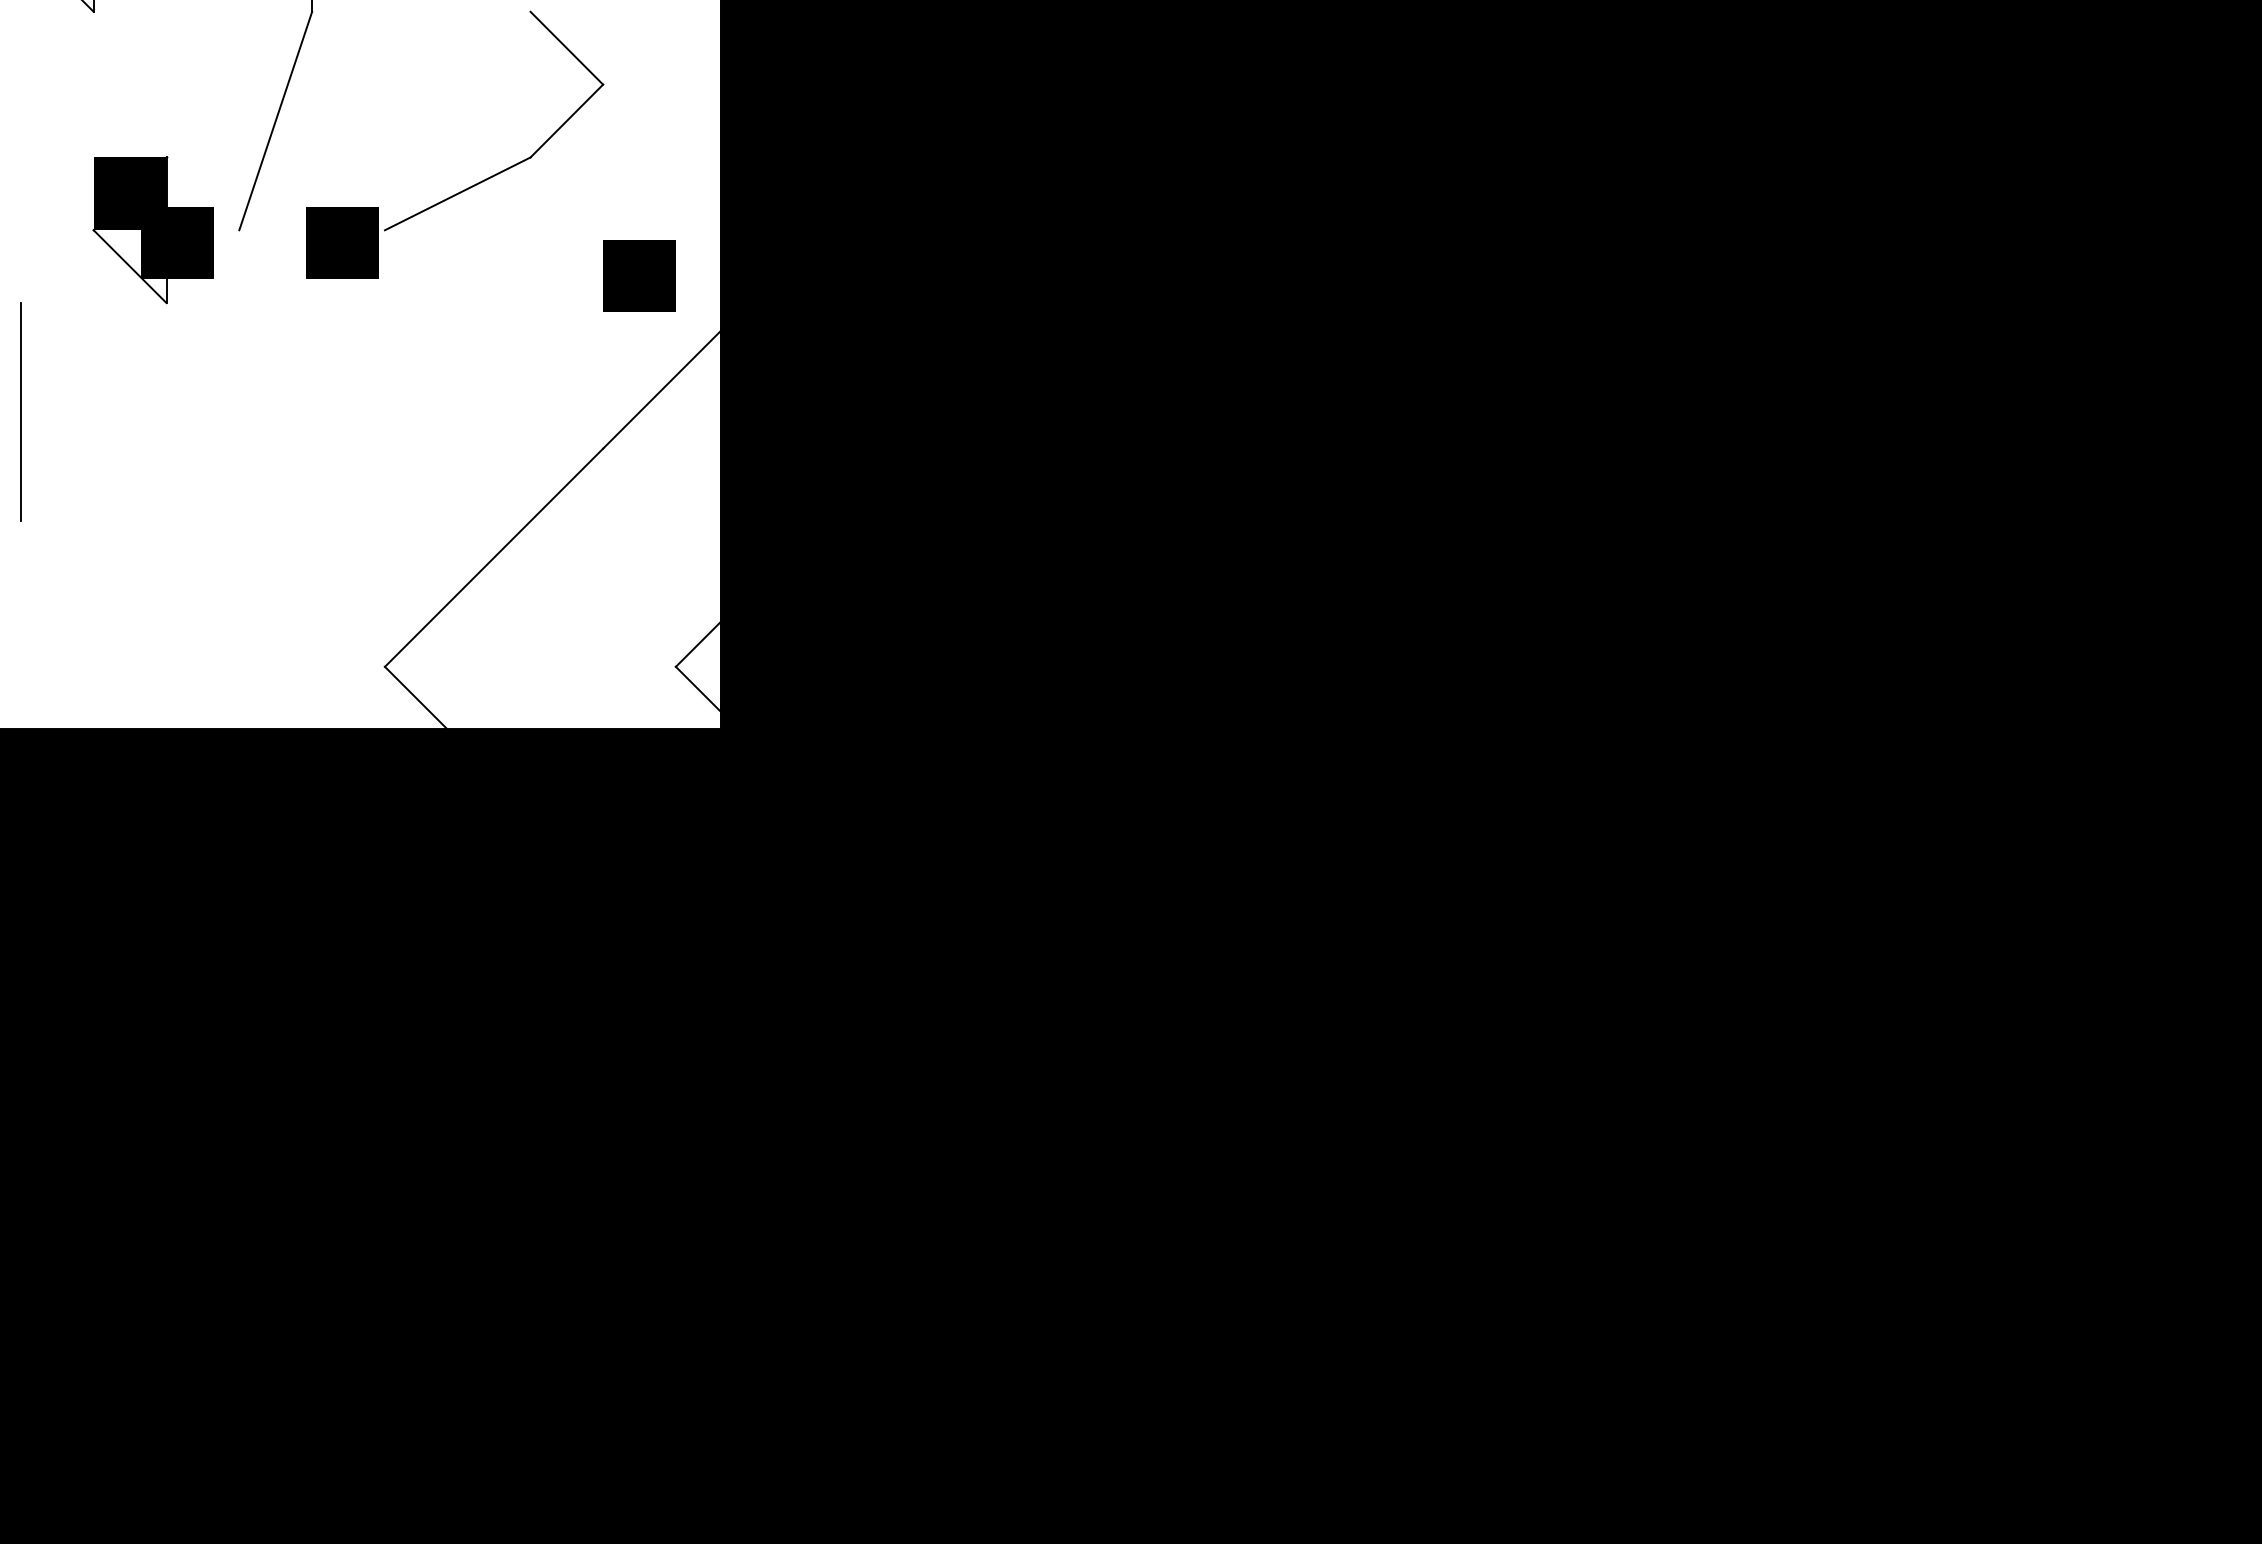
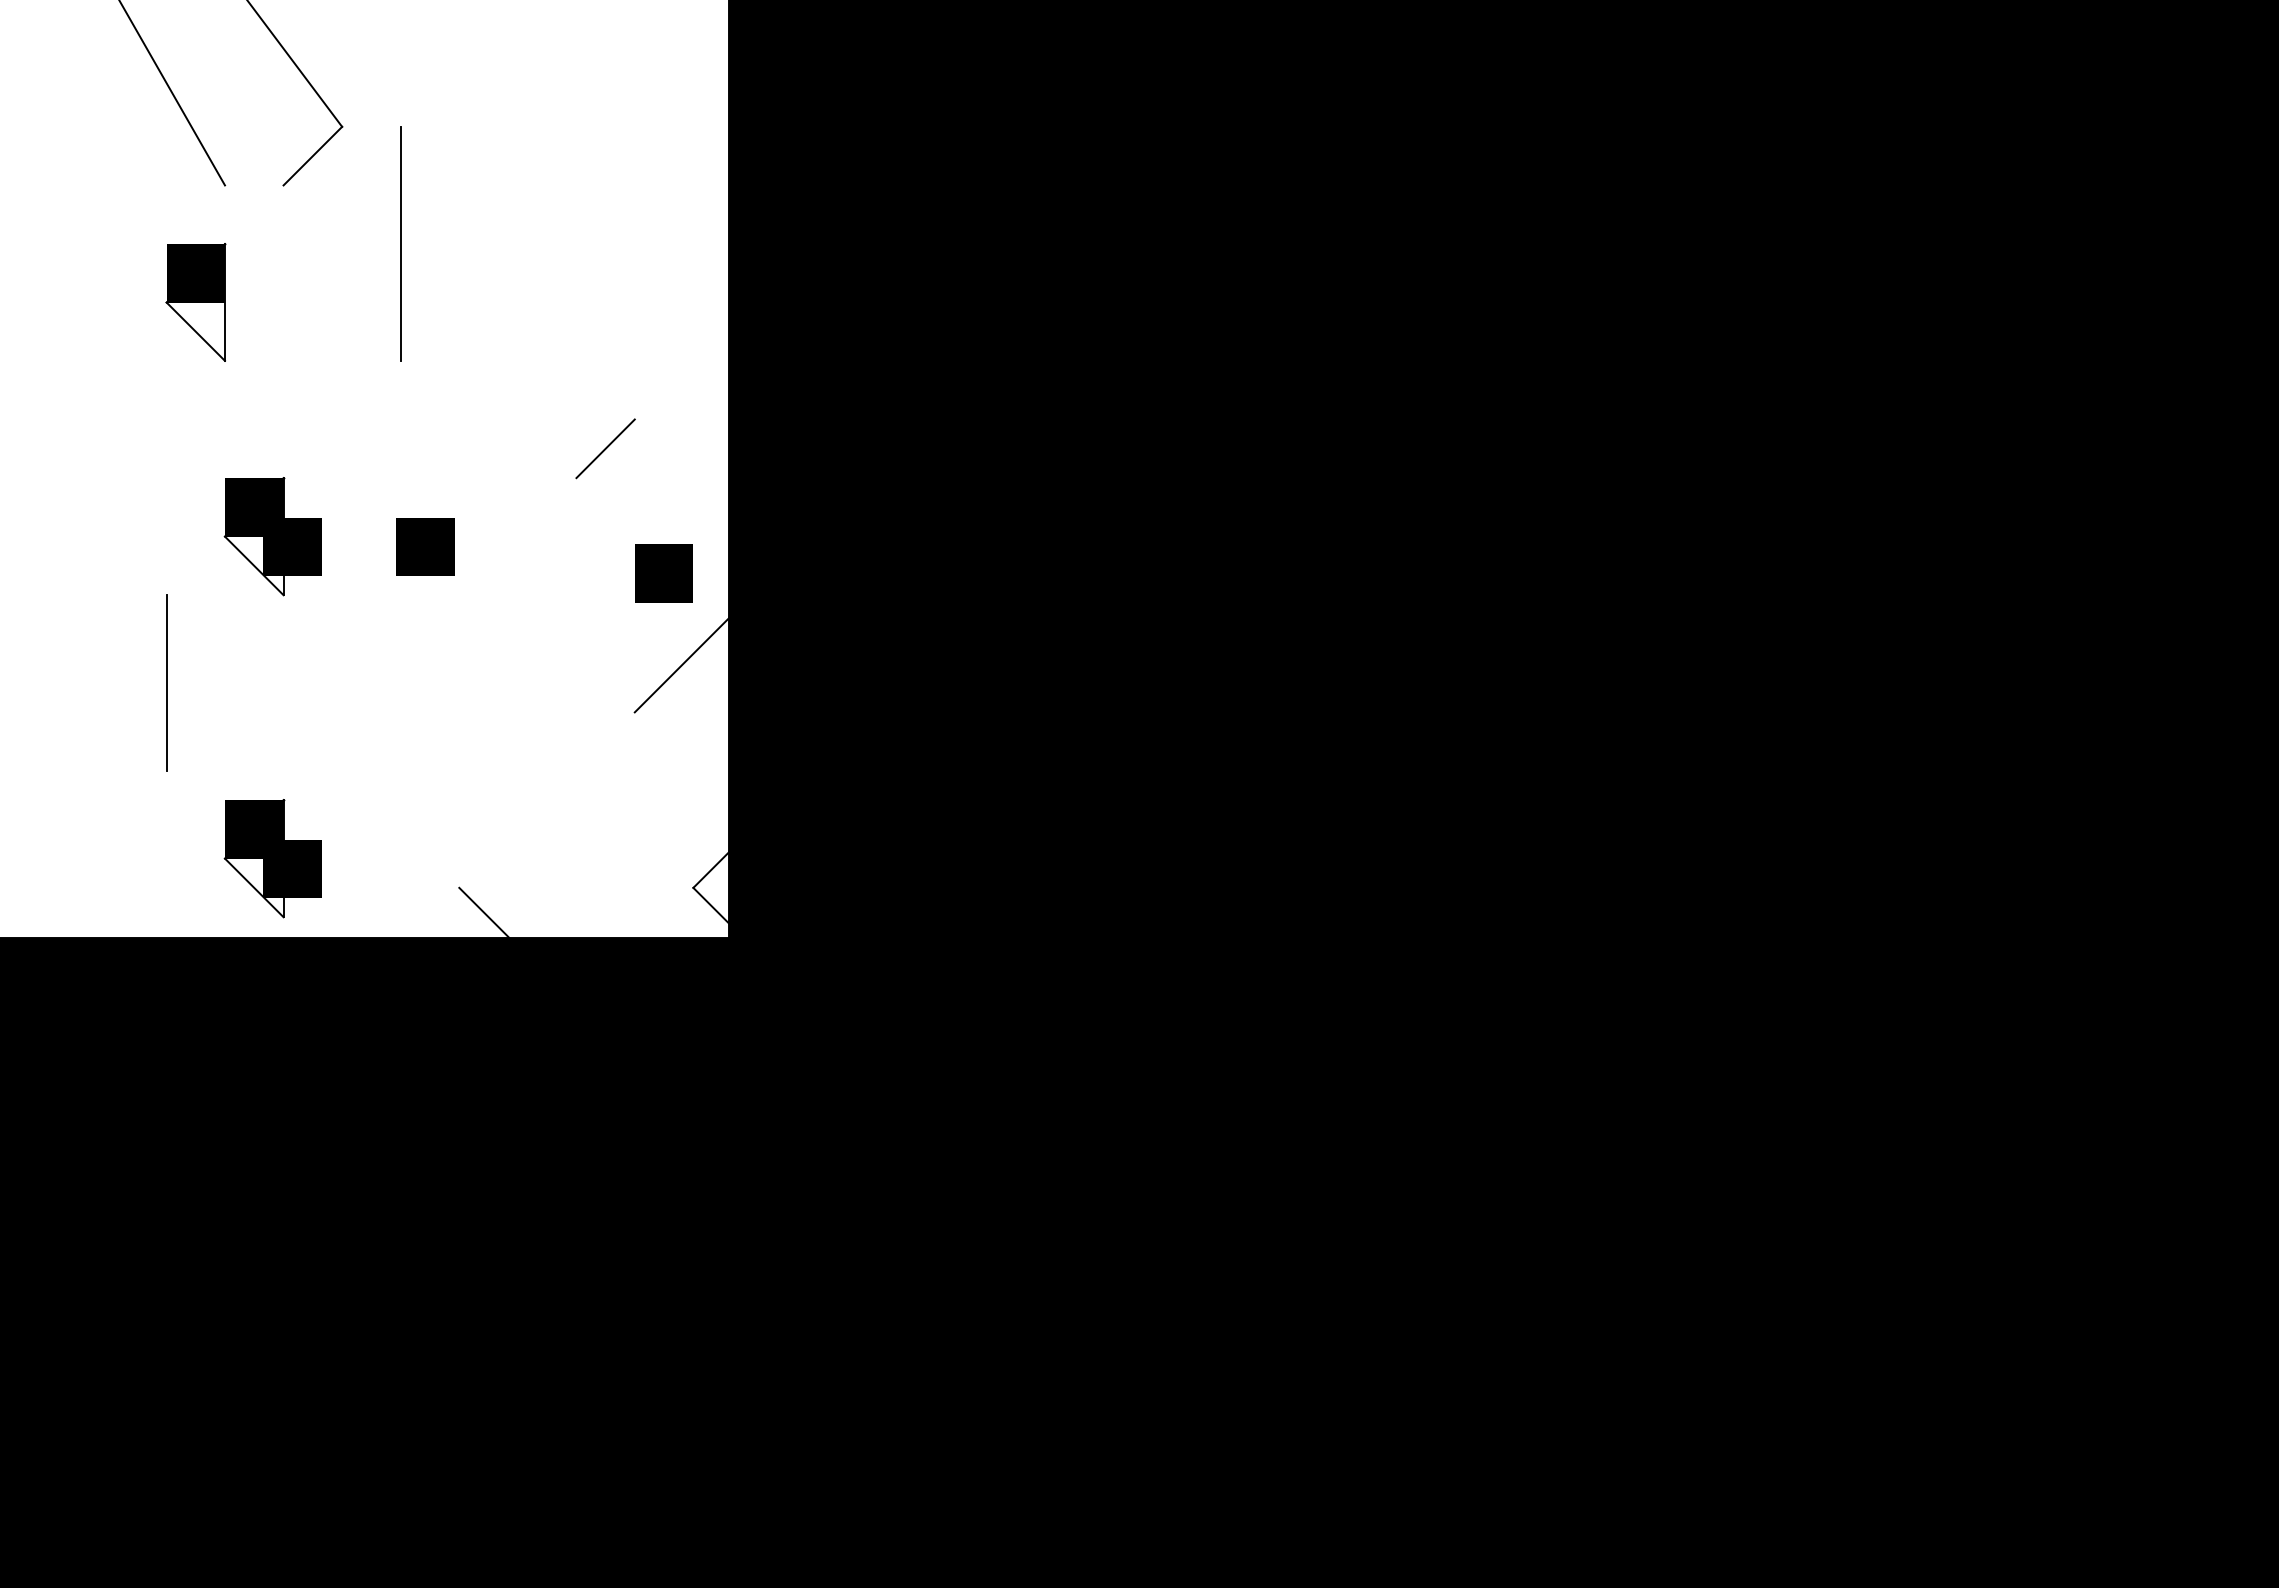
line: (566, 47) -> (605, 389), removed
line: (275, 120) -> (371, 448), removed
line: (457, 194) -> (517, 507), removed
line: (493, 556) -> (546, 799), removed
part: (152, 630) -> (272, 858), added

